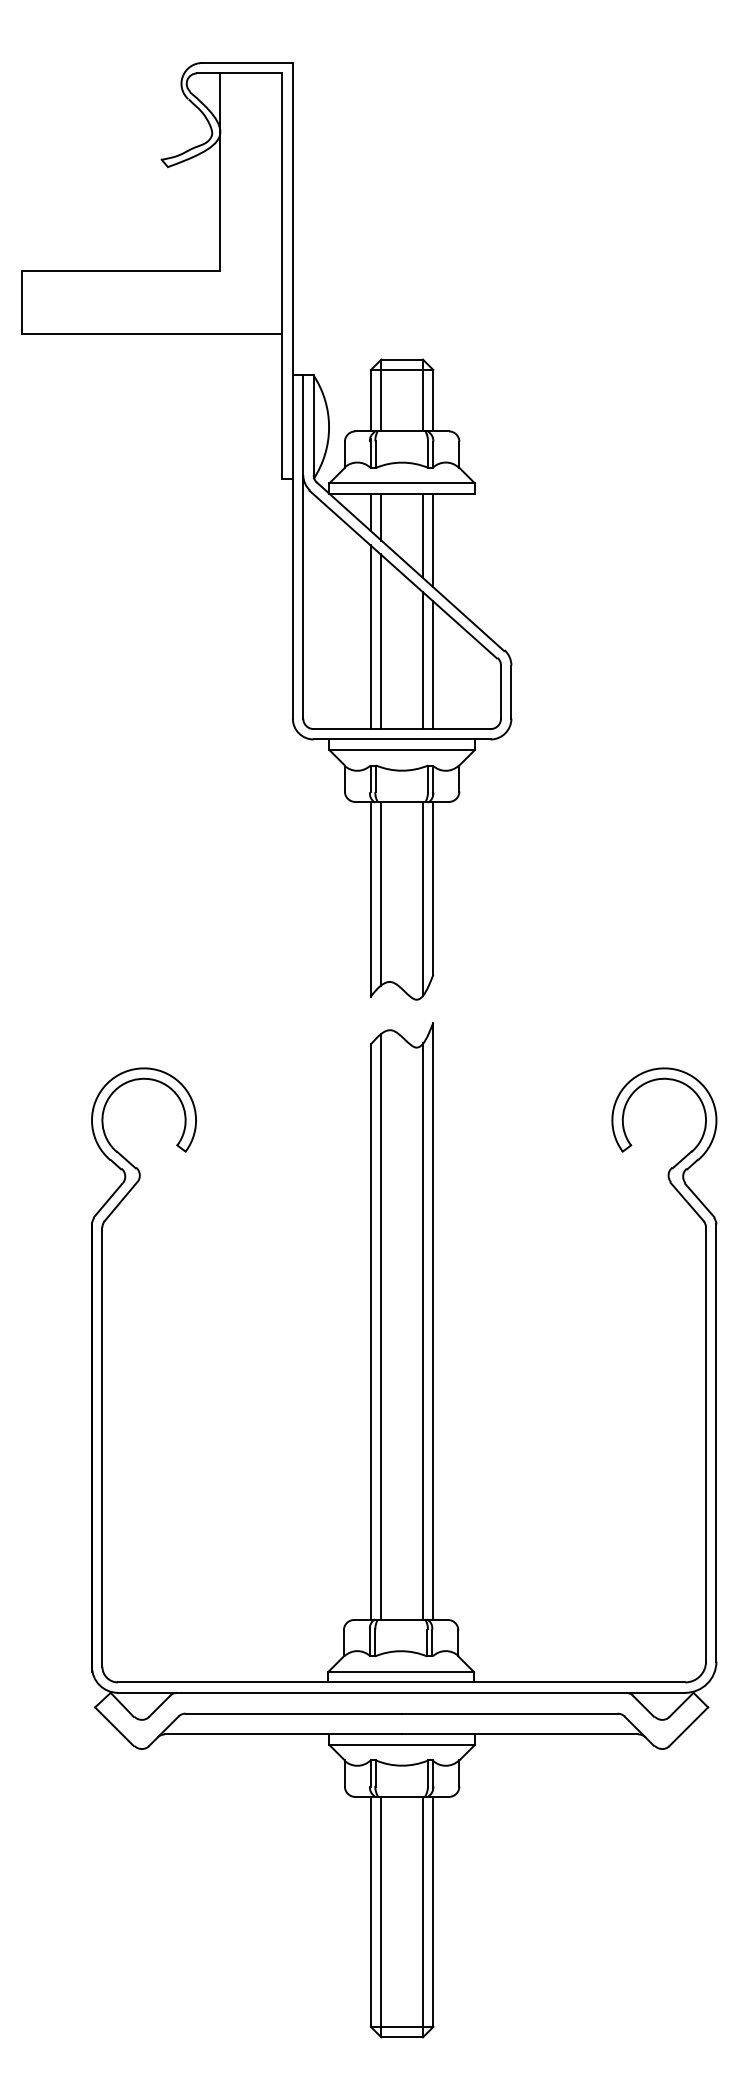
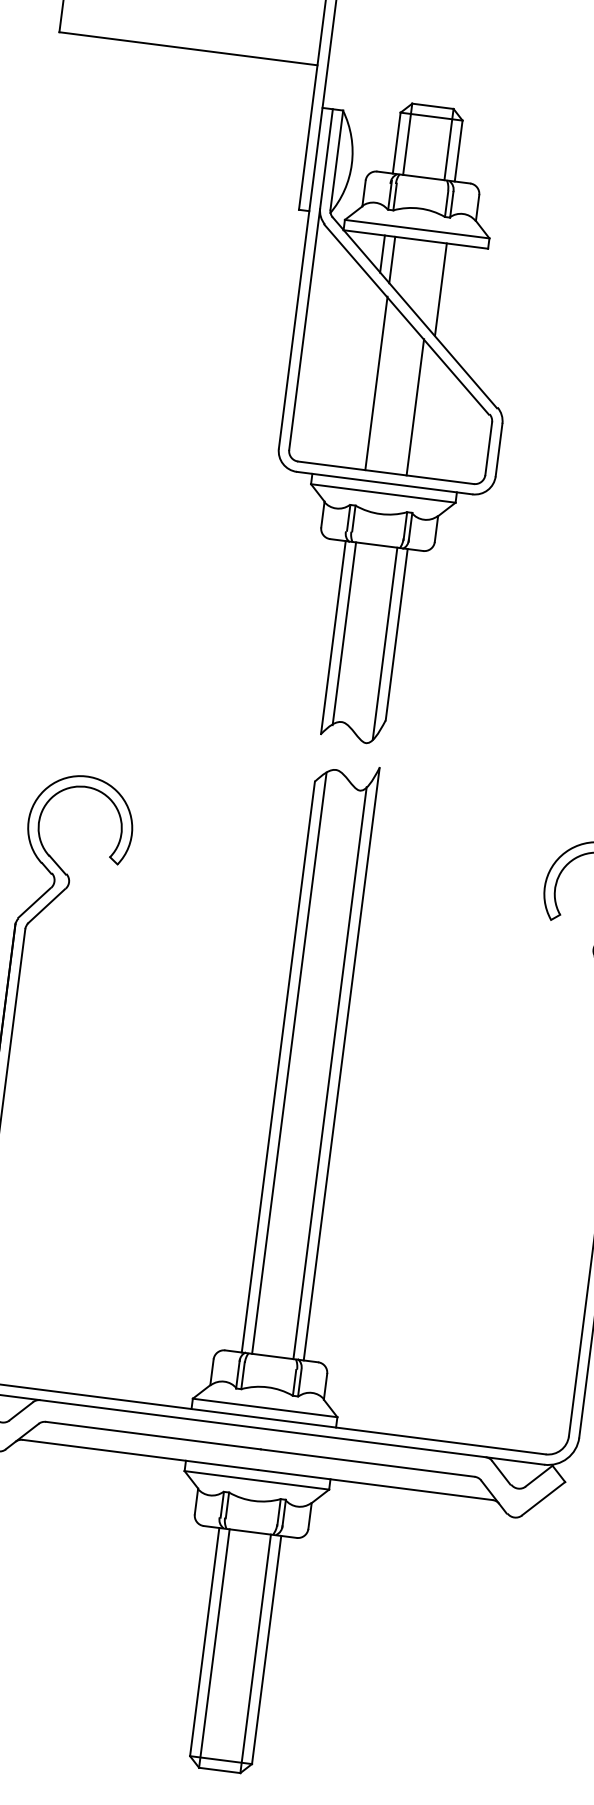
line: (422, 535) -> (430, 283), removed
line: (370, 636) -> (366, 376), removed
line: (433, 665) -> (425, 413), removed

